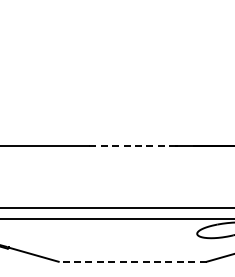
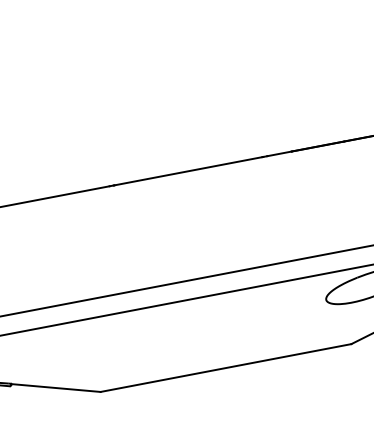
line: (132, 145) -> (188, 171), dashed -> solid
line: (132, 261) -> (225, 367), dashed -> solid

